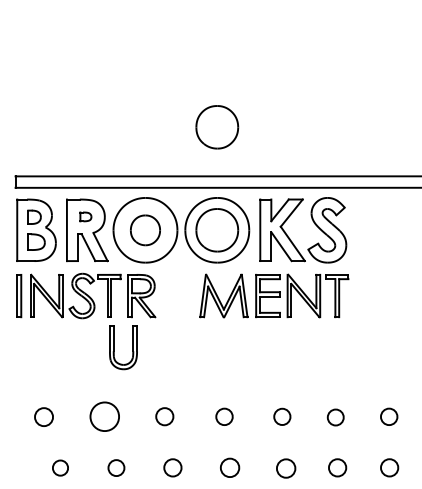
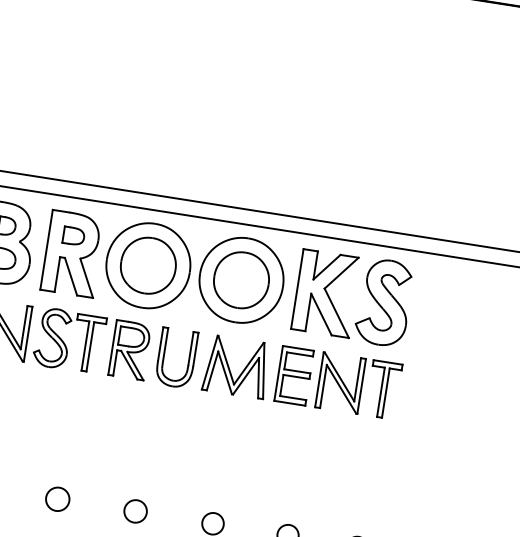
part: (217, 127) -> (262, 147), removed
part: (85, 216) -> (73, 235), size x1.43
part: (145, 230) -> (148, 265), size x1.43
part: (114, 347) -> (164, 356), moved
circle: (104, 416) -> (57, 498), size x0.62

